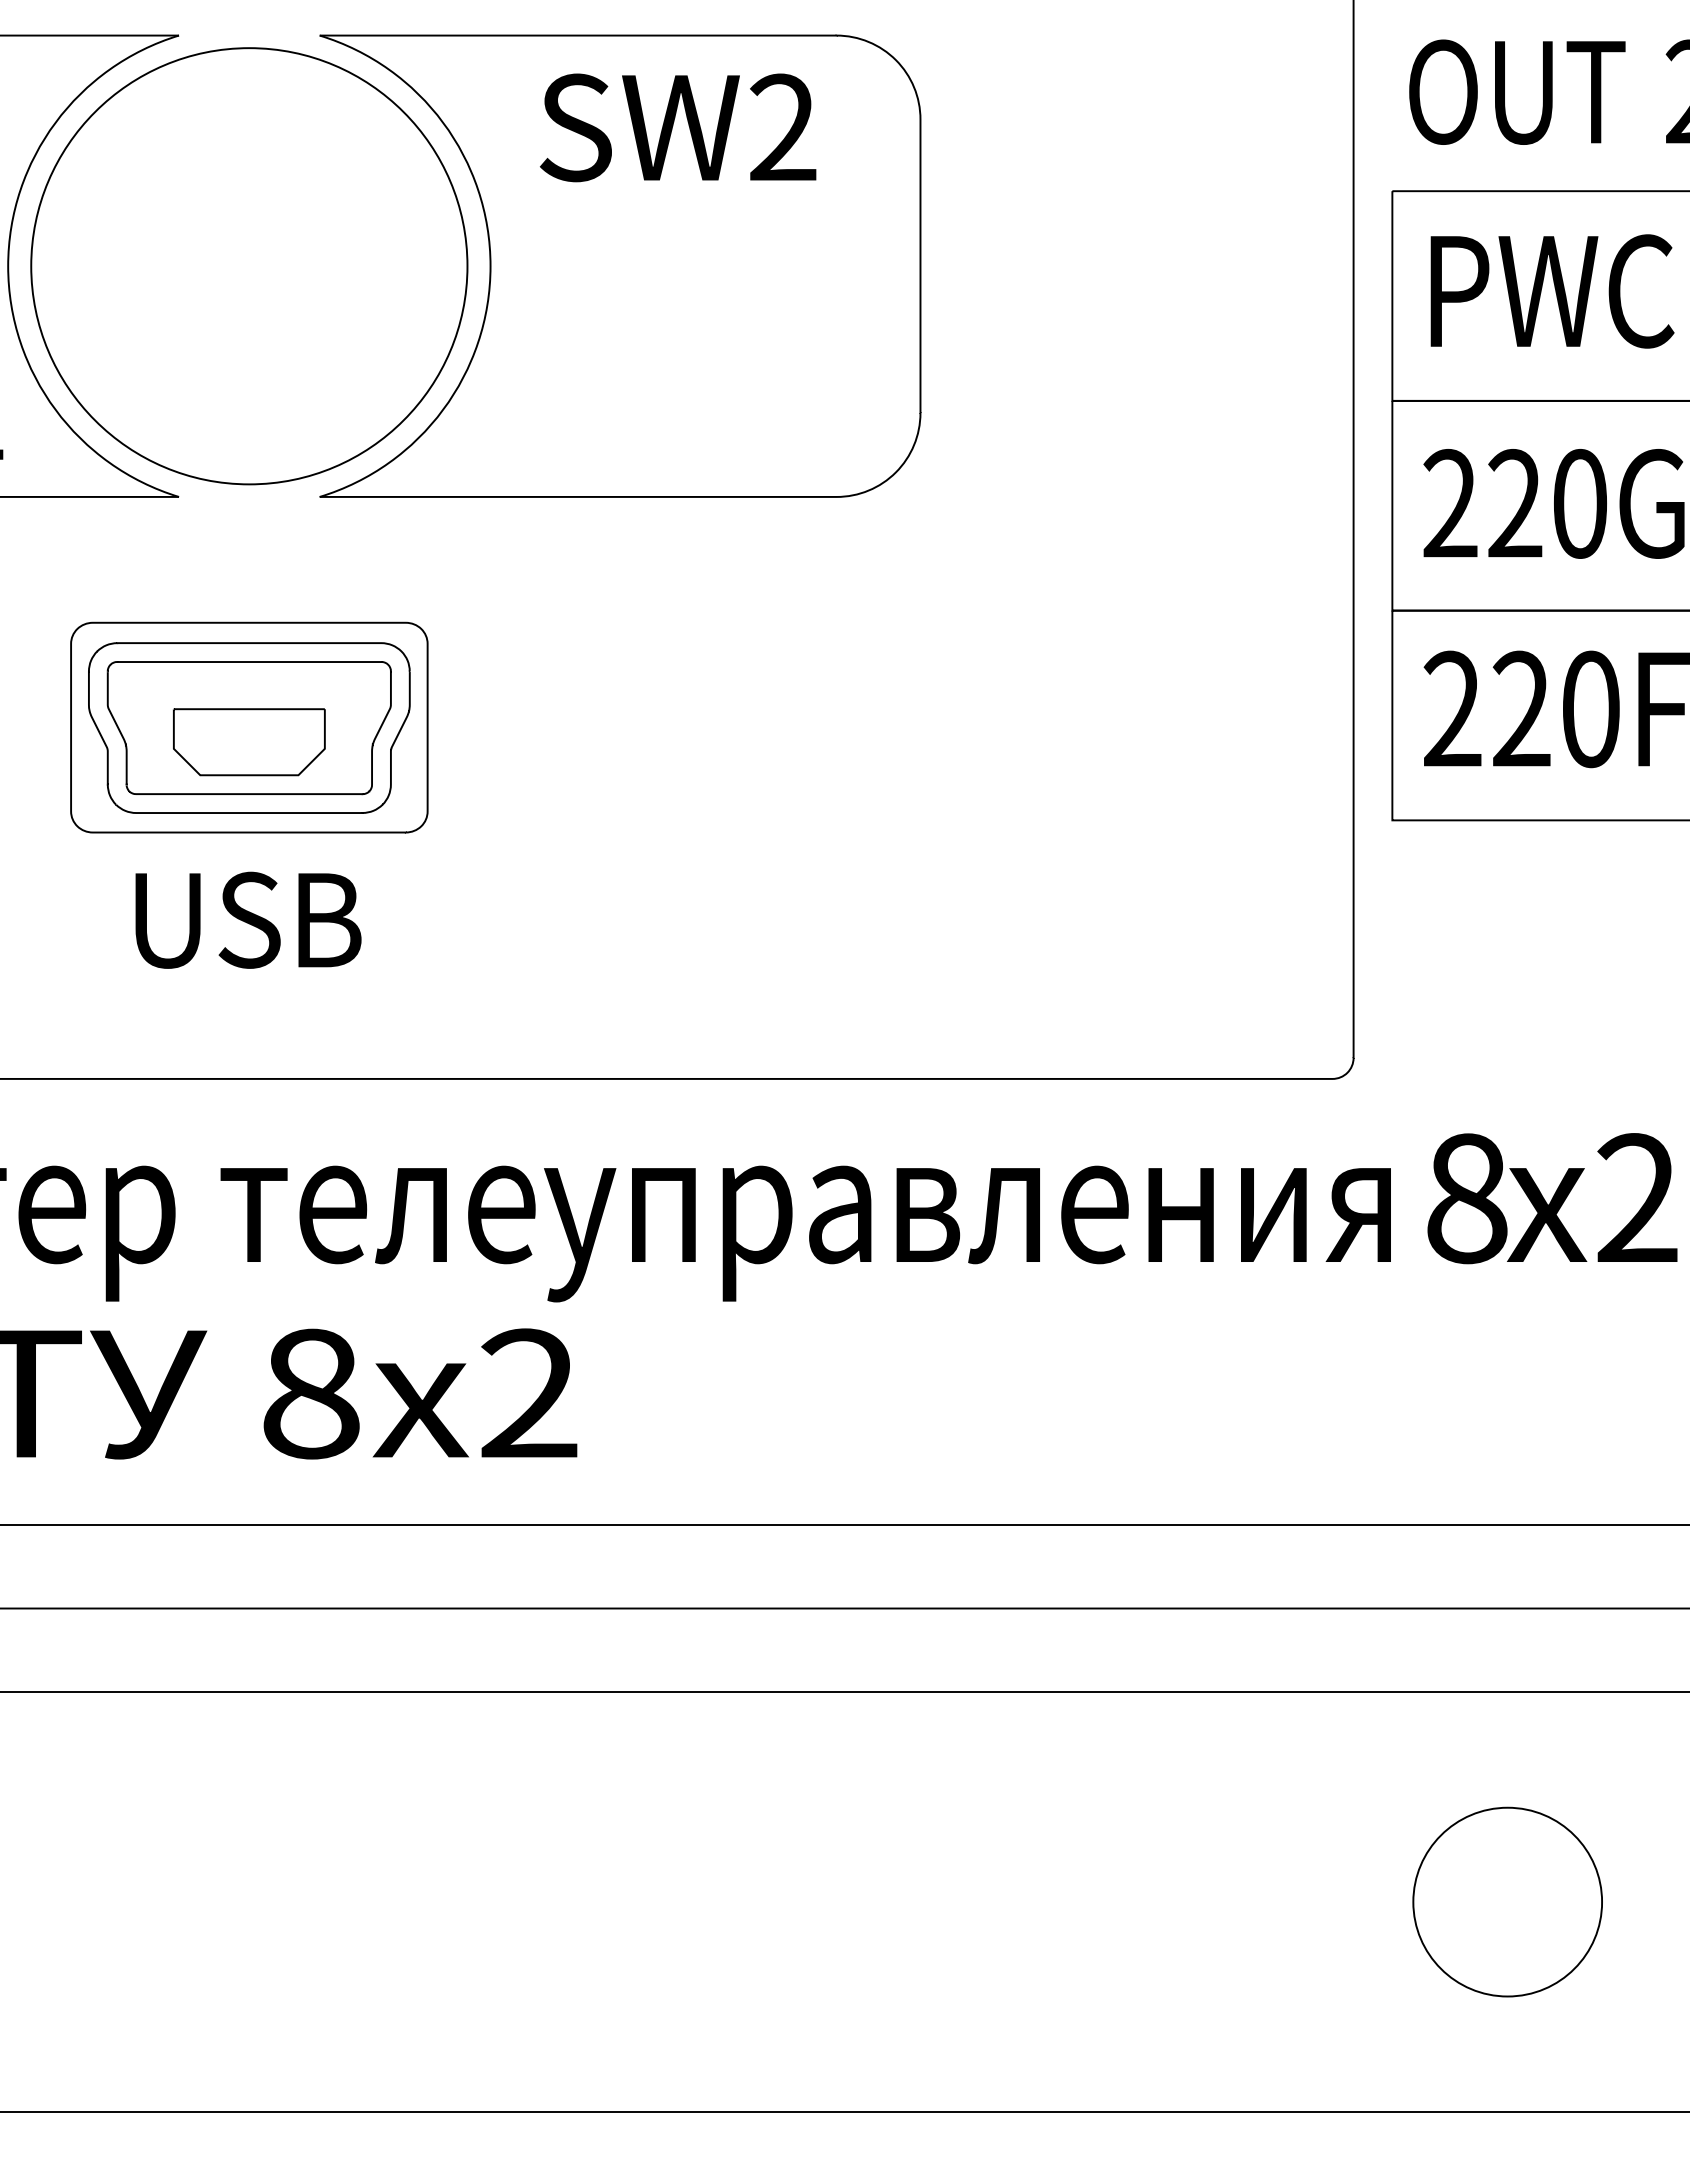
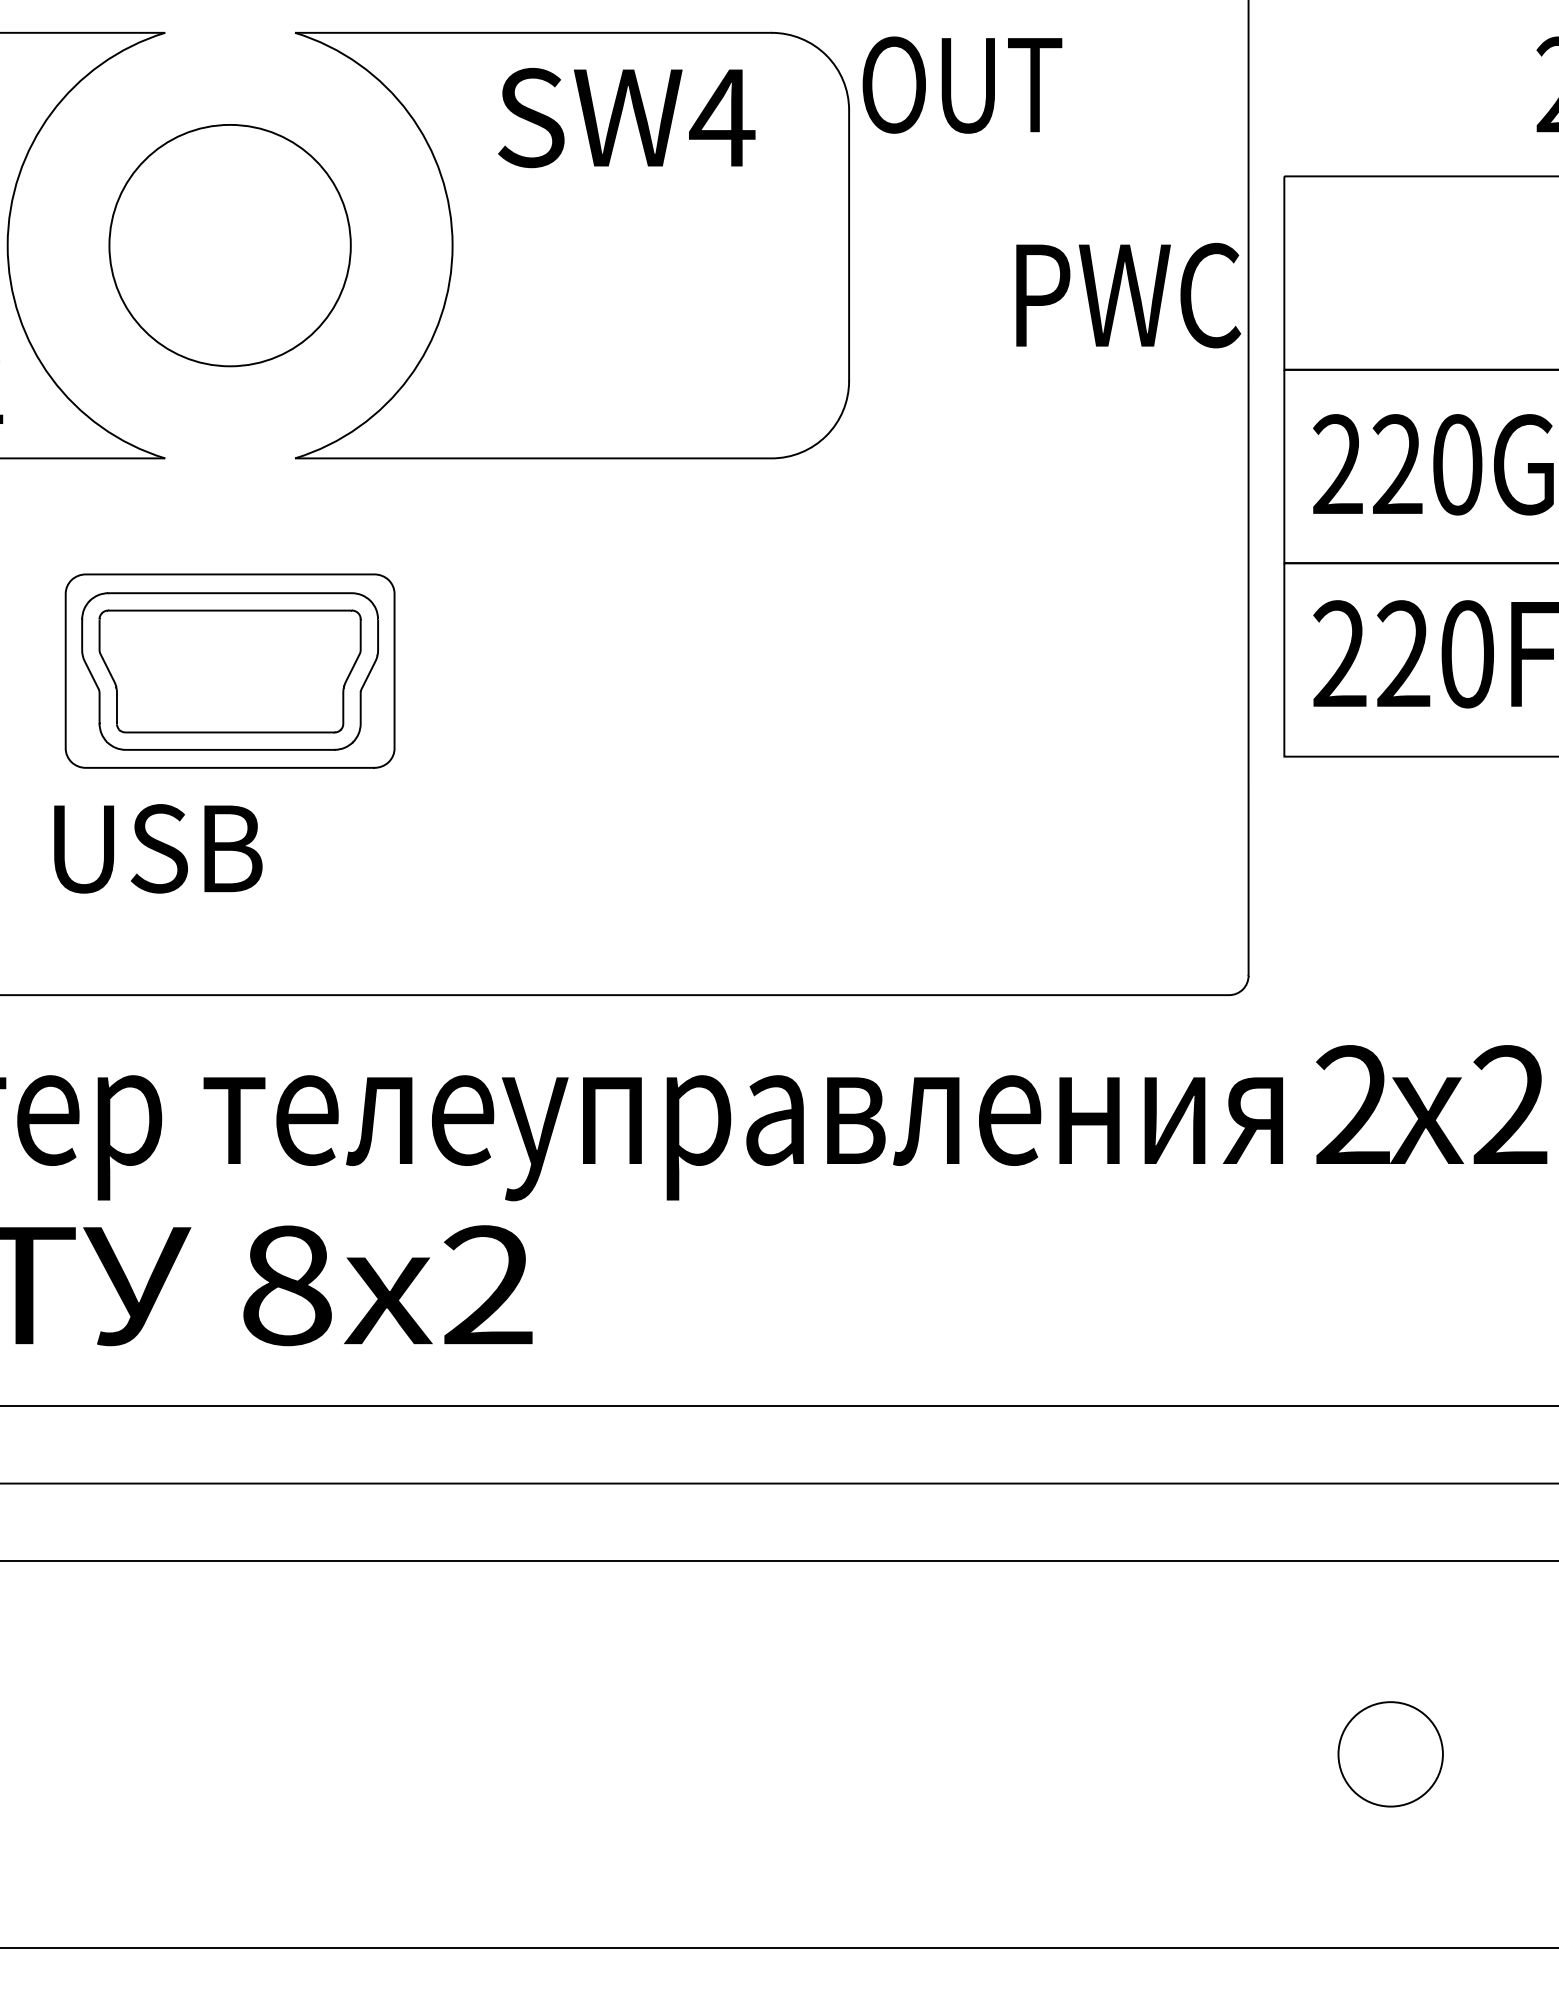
text: (1517, 91) -> (962, 84), moved
text: (782, 126) -> (721, 116), SW2 -> SW4
circle: (249, 266) -> (230, 245), size x0.6
text: (1552, 291) -> (1128, 295), moved
part: (249, 742) -> (230, 684), removed
text: (248, 919) -> (158, 848), moved
text: (1466, 1198) -> (1352, 1105), 8 -> 2
circle: (1507, 1901) -> (1390, 1753), size x0.6

